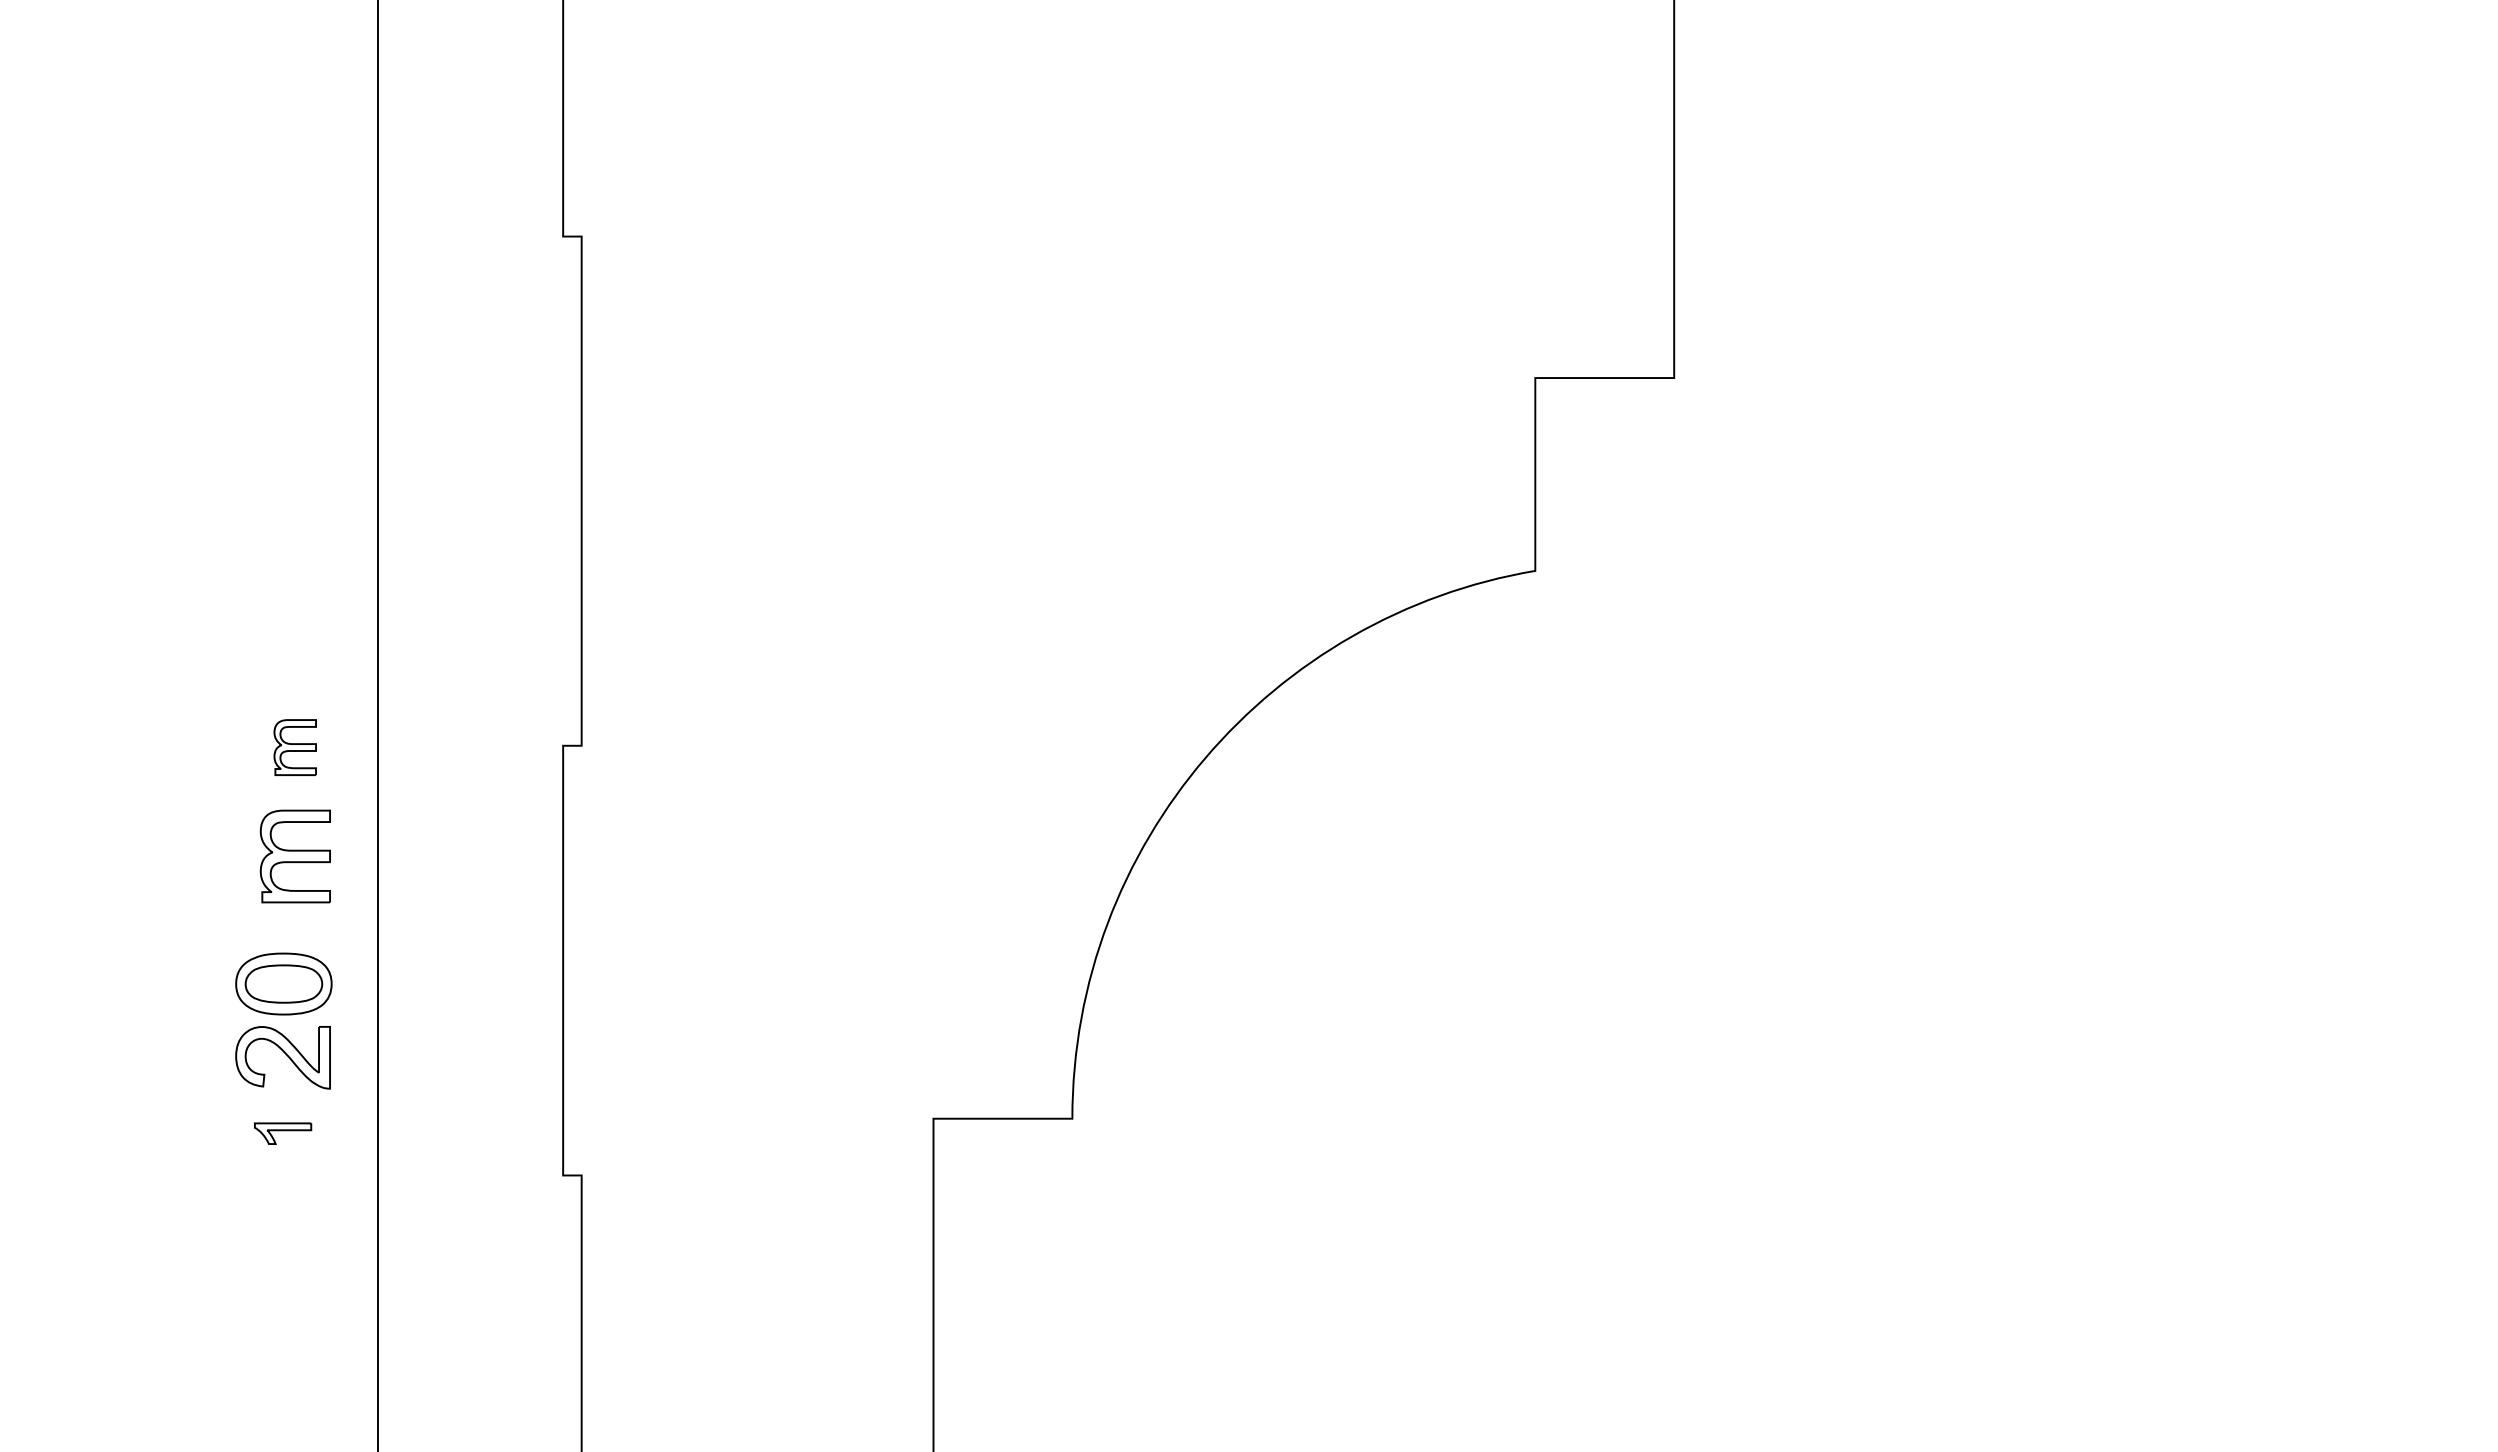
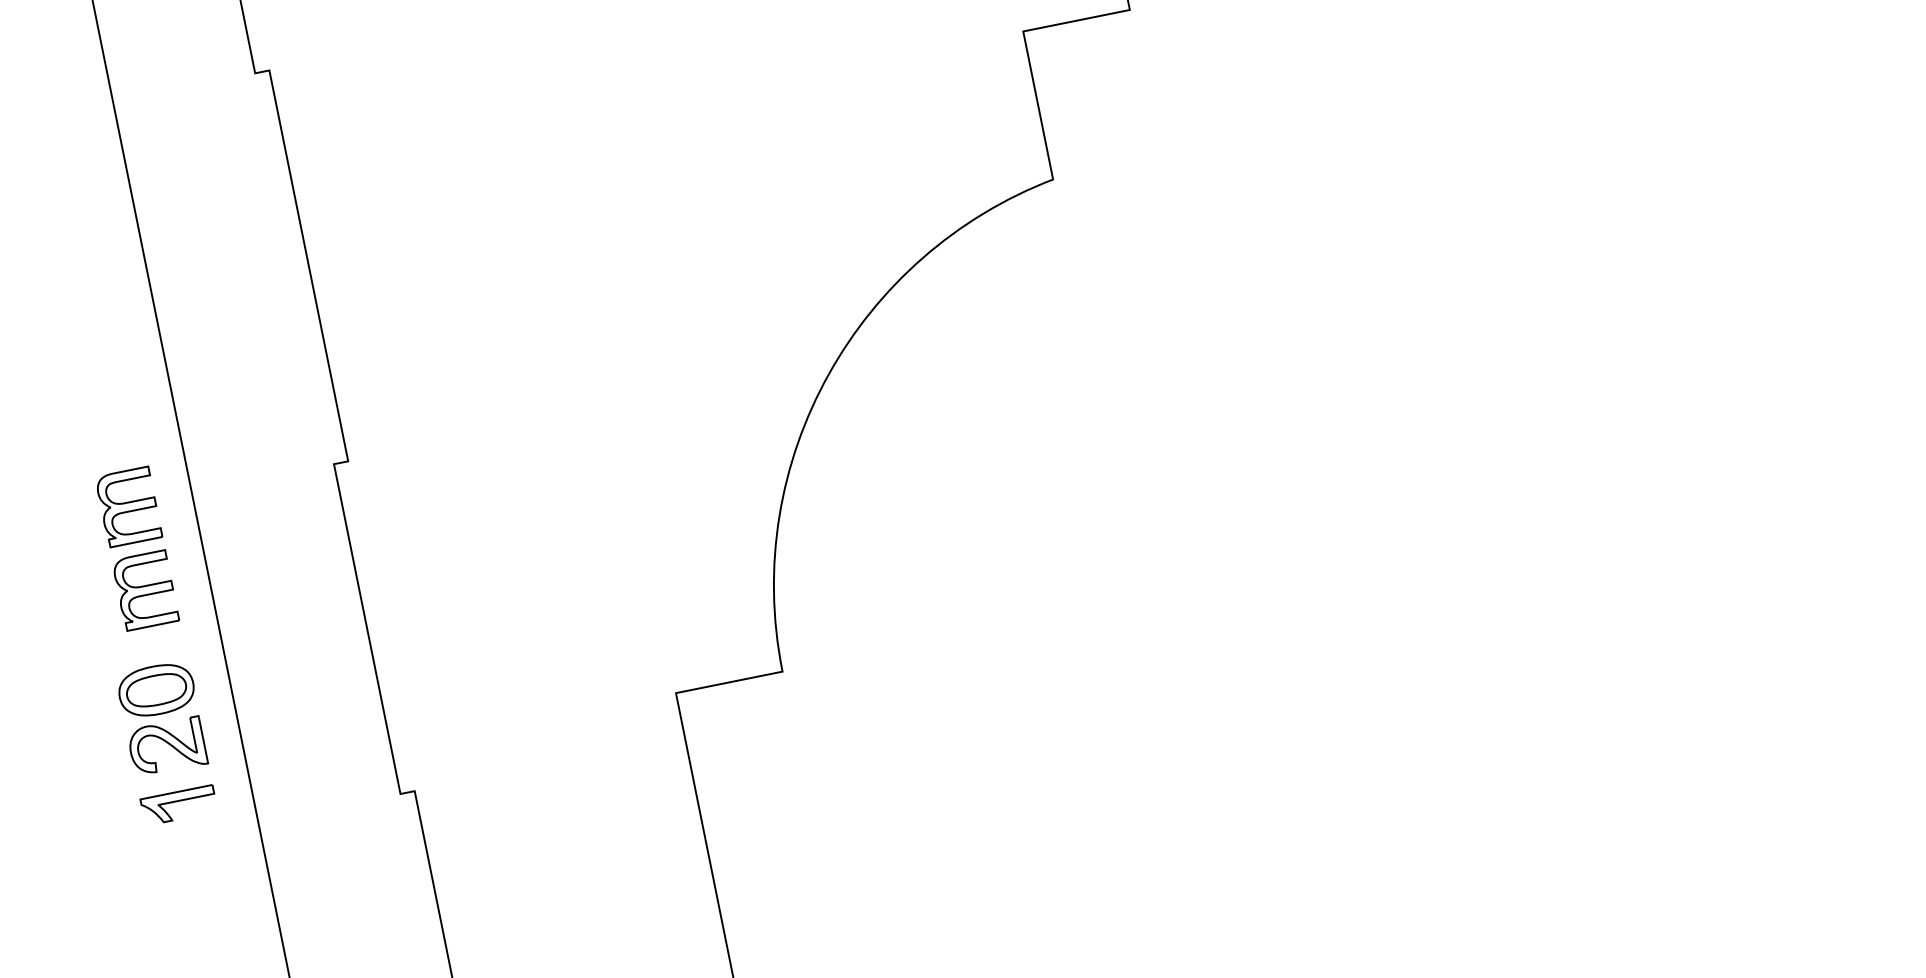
part: (294, 747) -> (128, 507), size x1.67
part: (282, 1133) -> (178, 805), size x1.67

